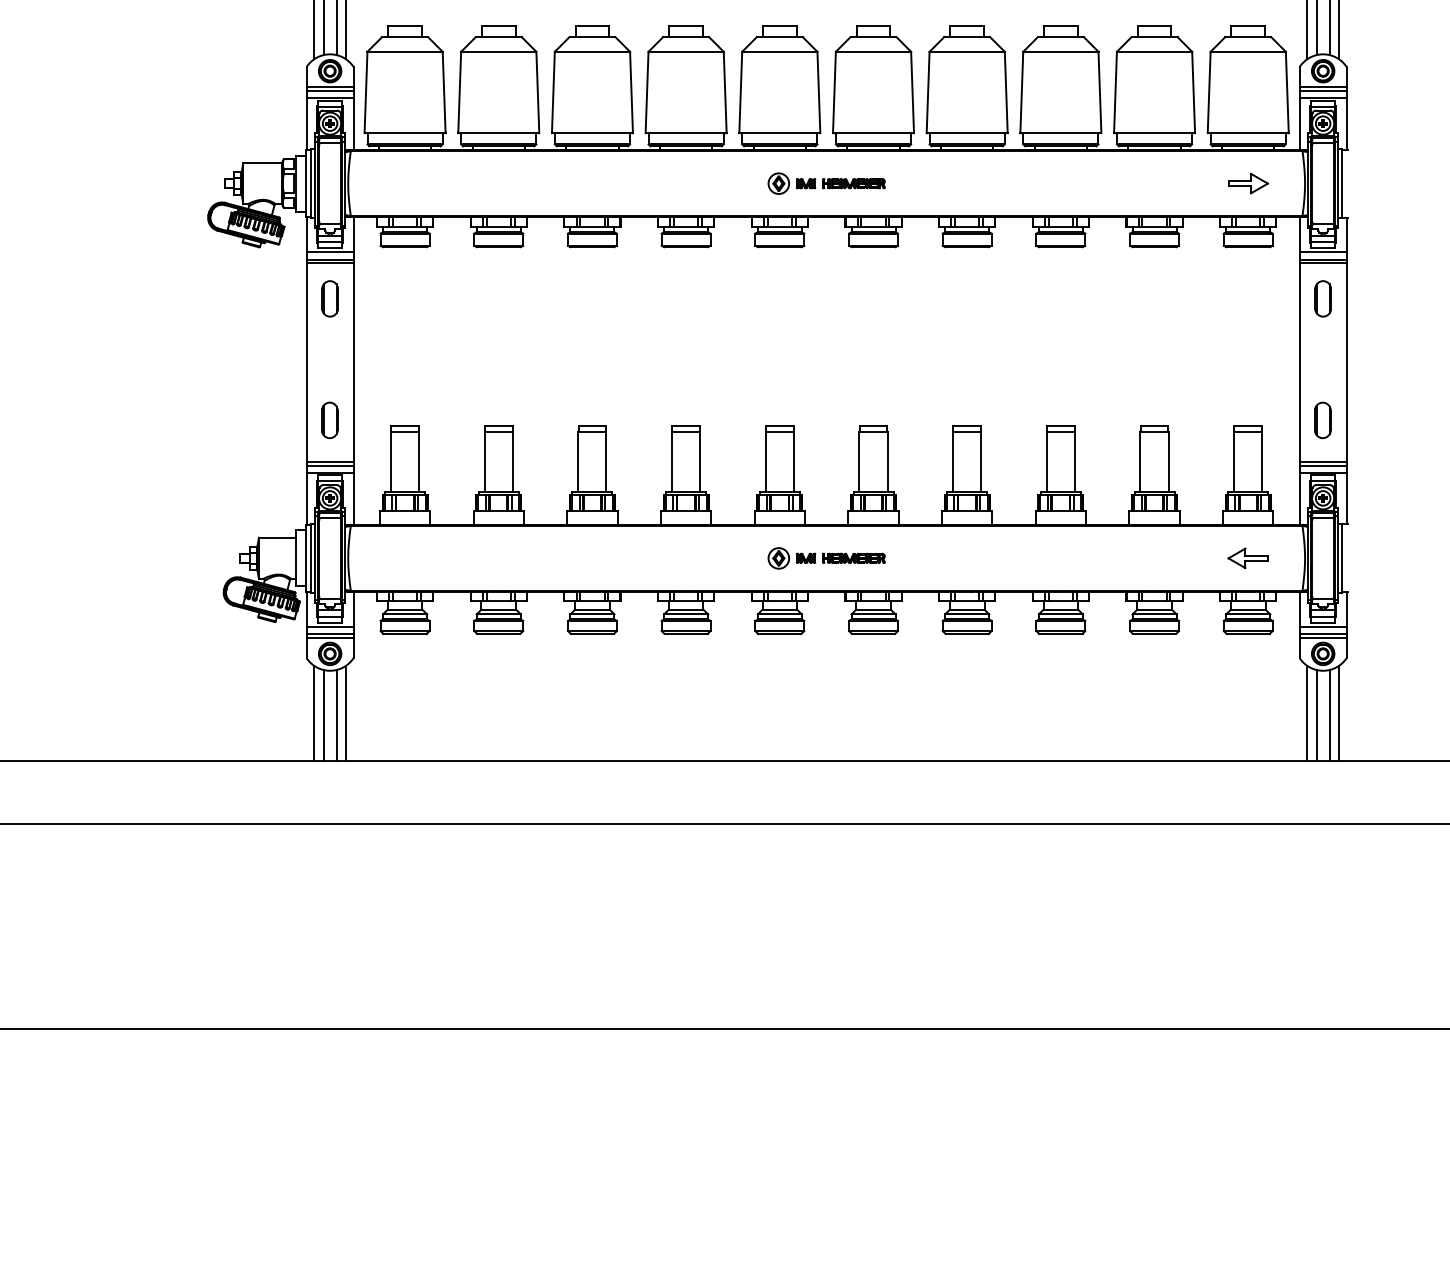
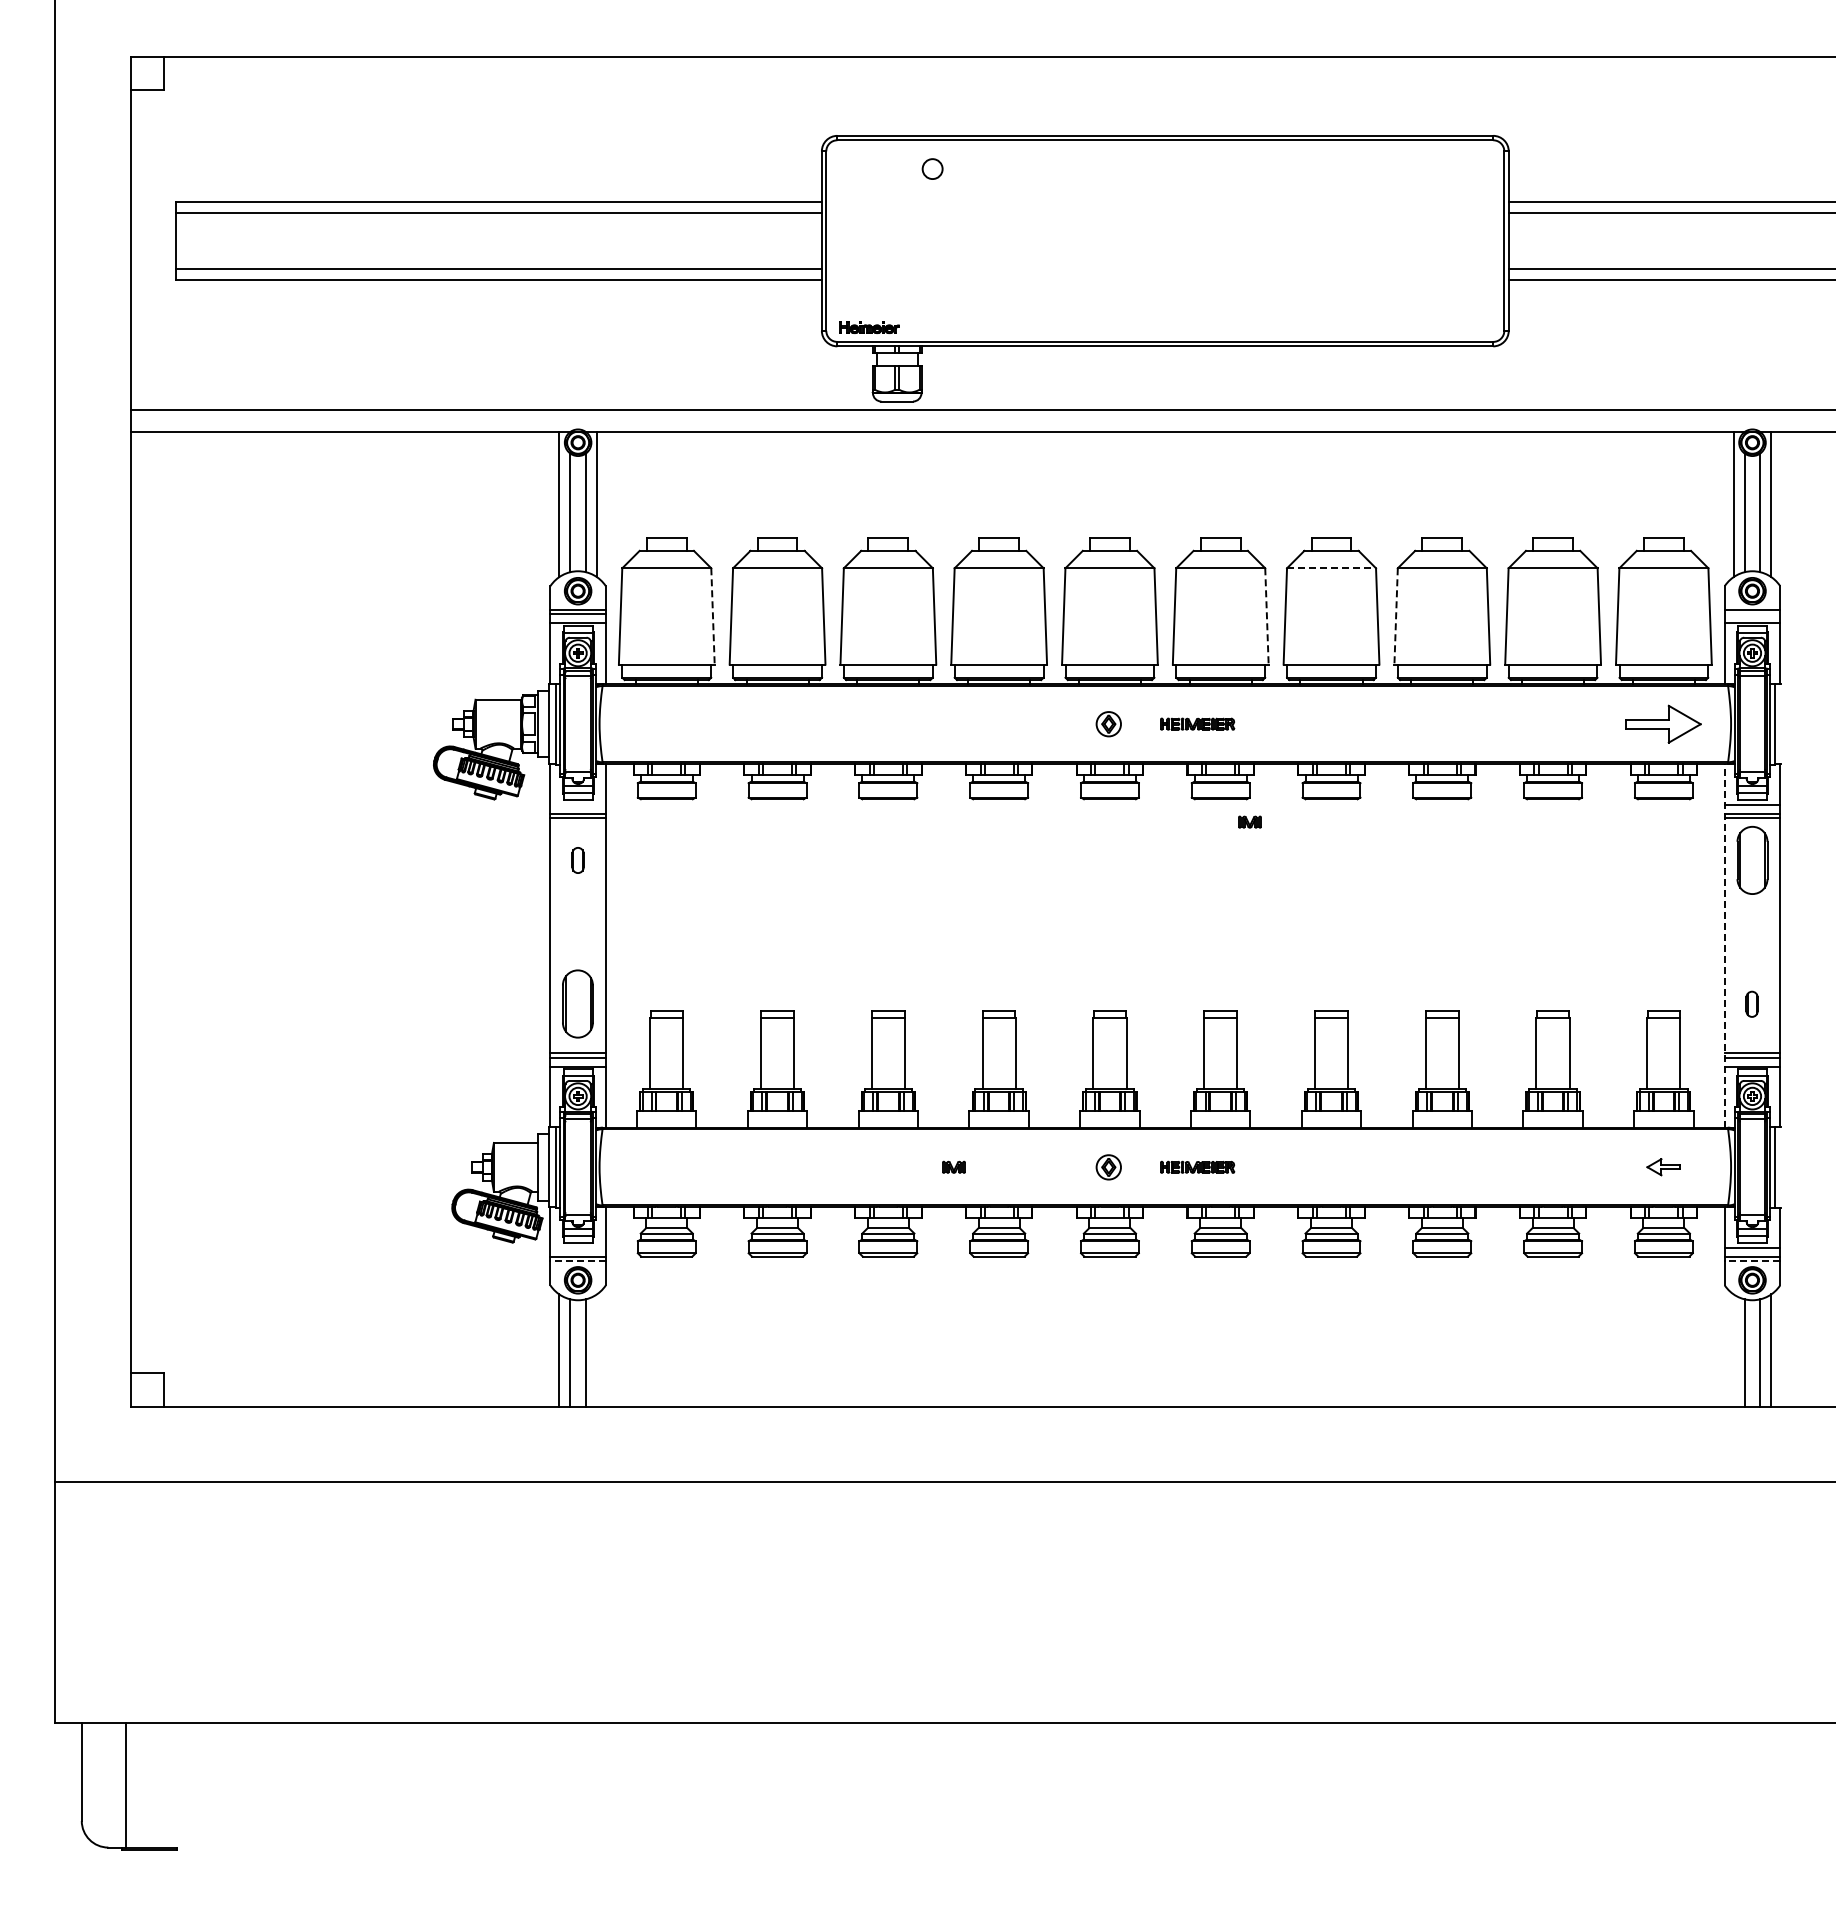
line: (967, 52) -> (1331, 568), solid -> dashed
line: (1323, 90) -> (1752, 614), removed
line: (444, 92) -> (713, 616), solid -> dashed
line: (912, 92) -> (1266, 616), solid -> dashed
line: (1022, 92) -> (1396, 616), solid -> dashed
part: (805, 183) -> (1249, 821), moved
part: (1248, 183) -> (1664, 723), size x1.6
line: (329, 252) -> (577, 805), removed
part: (329, 298) -> (577, 860), size x0.6
part: (1323, 298) -> (1752, 860), size x1.6
line: (1299, 370) -> (1724, 945), solid -> dashed
part: (329, 420) -> (577, 1004), size x1.6
part: (1322, 420) -> (1751, 1004), size x0.6
part: (805, 557) -> (953, 1166), moved
part: (1247, 557) -> (1663, 1166), size x0.7
line: (329, 627) -> (577, 1248), removed
line: (330, 638) -> (578, 1261), solid -> dashed
line: (1323, 638) -> (1752, 1261), solid -> dashed
line: (345, 713) -> (596, 1350), removed
line: (1307, 713) -> (1733, 1350), removed

